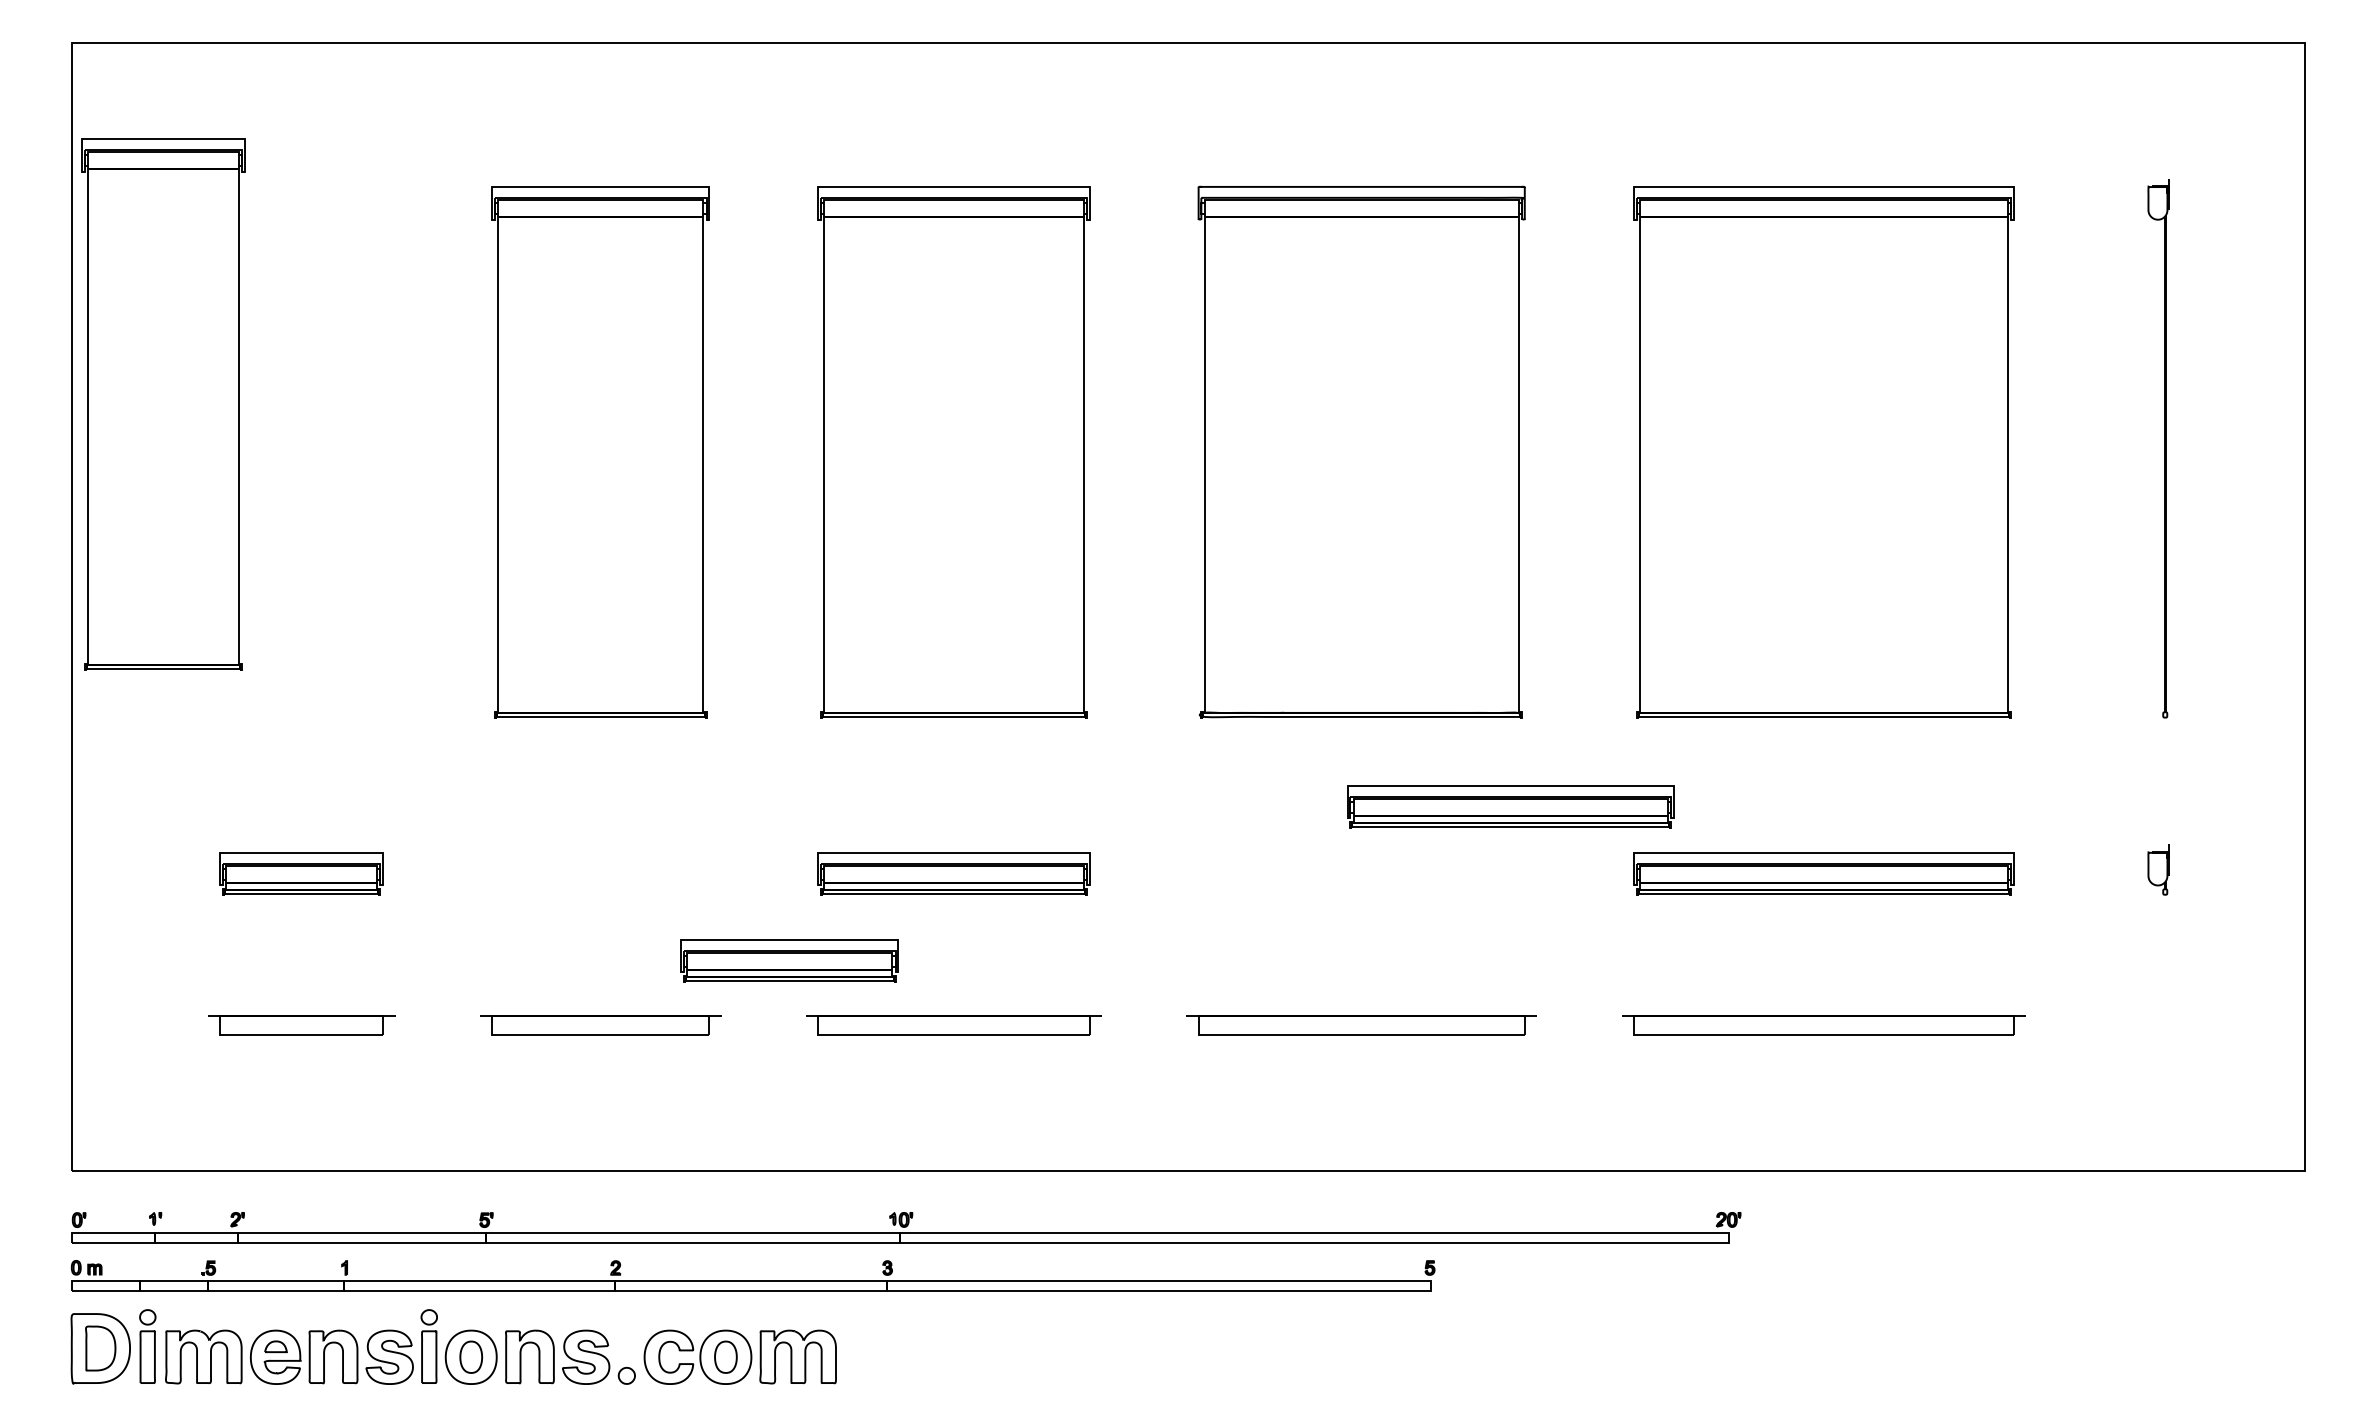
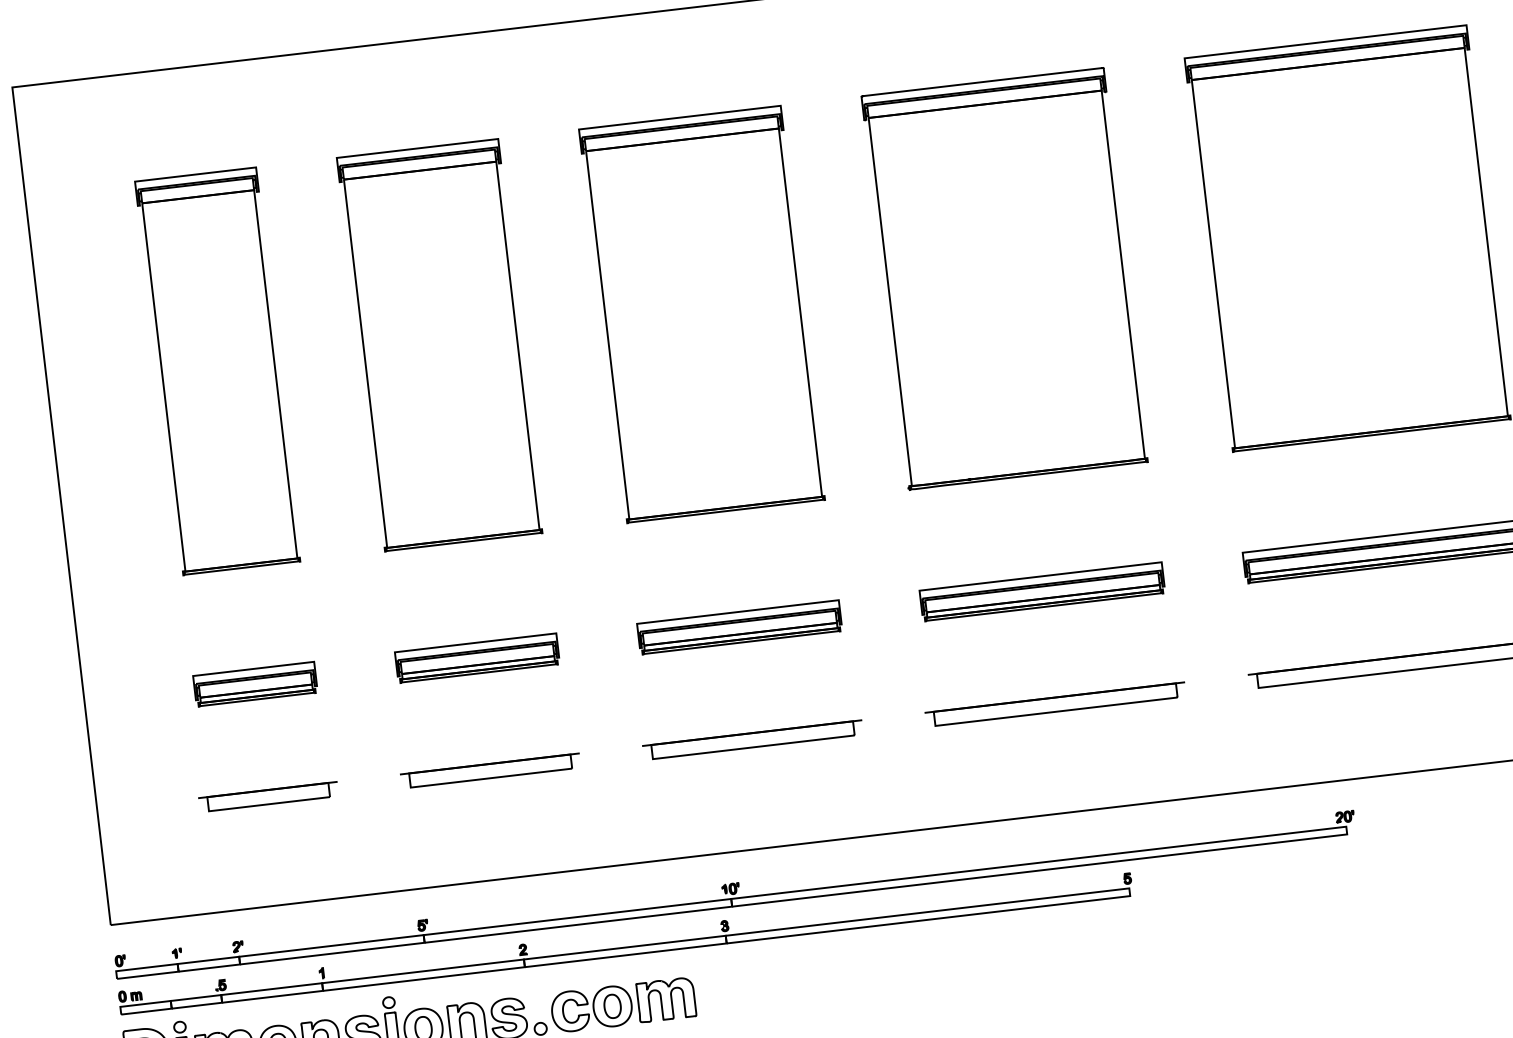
part: (163, 404) -> (218, 371), moved
part: (1510, 806) -> (1042, 591), moved
part: (789, 960) -> (477, 658), moved

